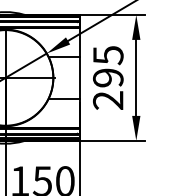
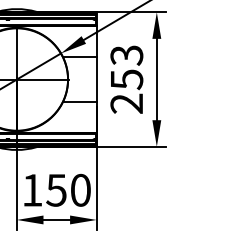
text: (107, 66) -> (126, 67), 295 -> 253

